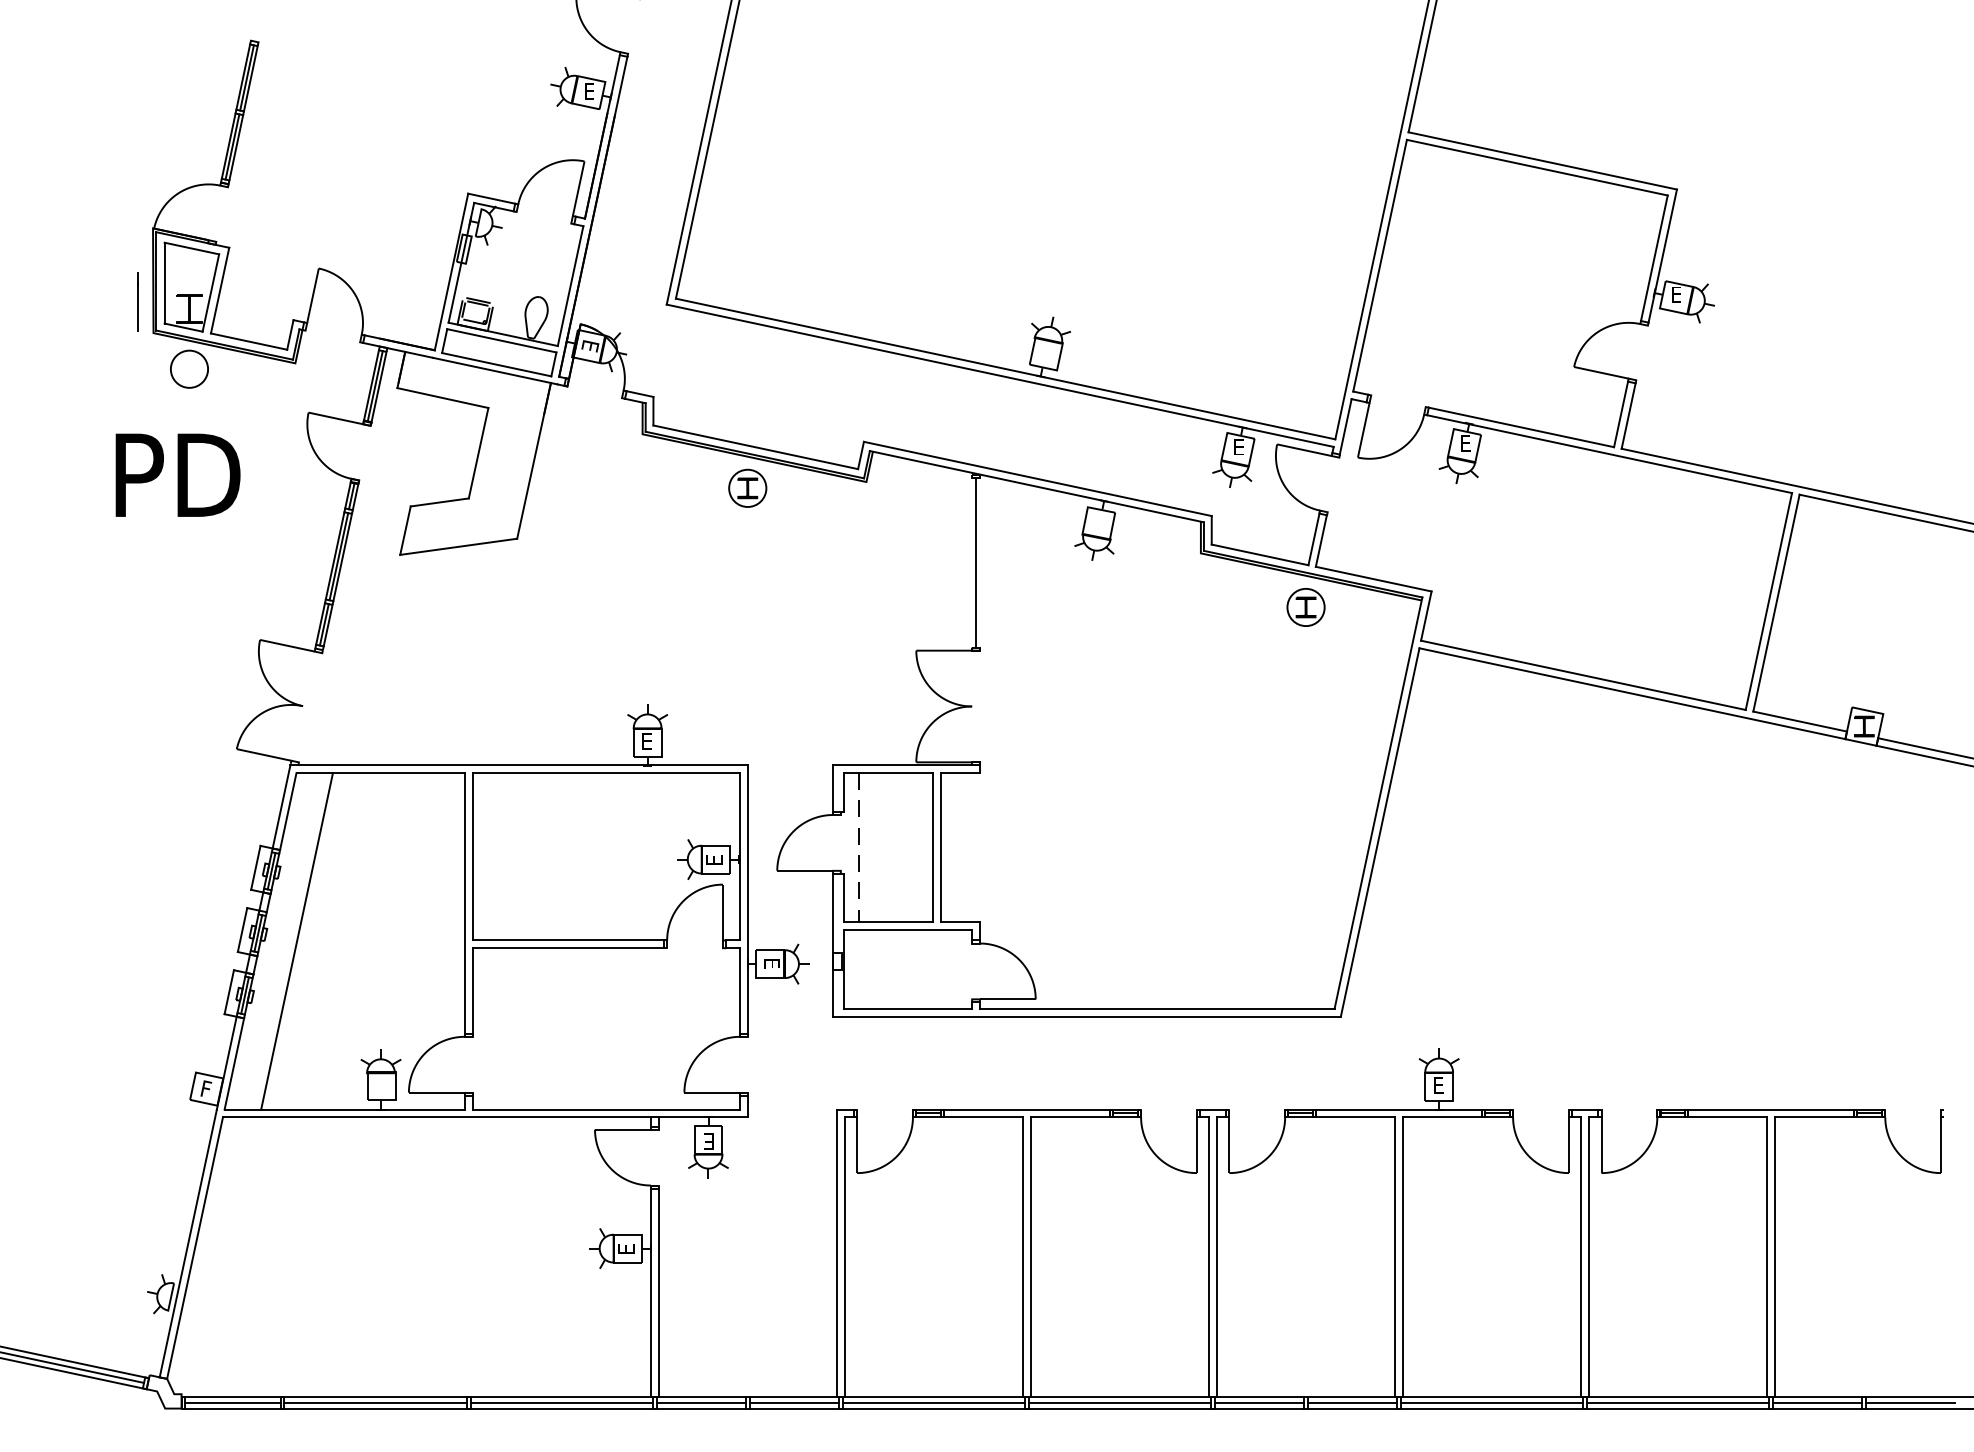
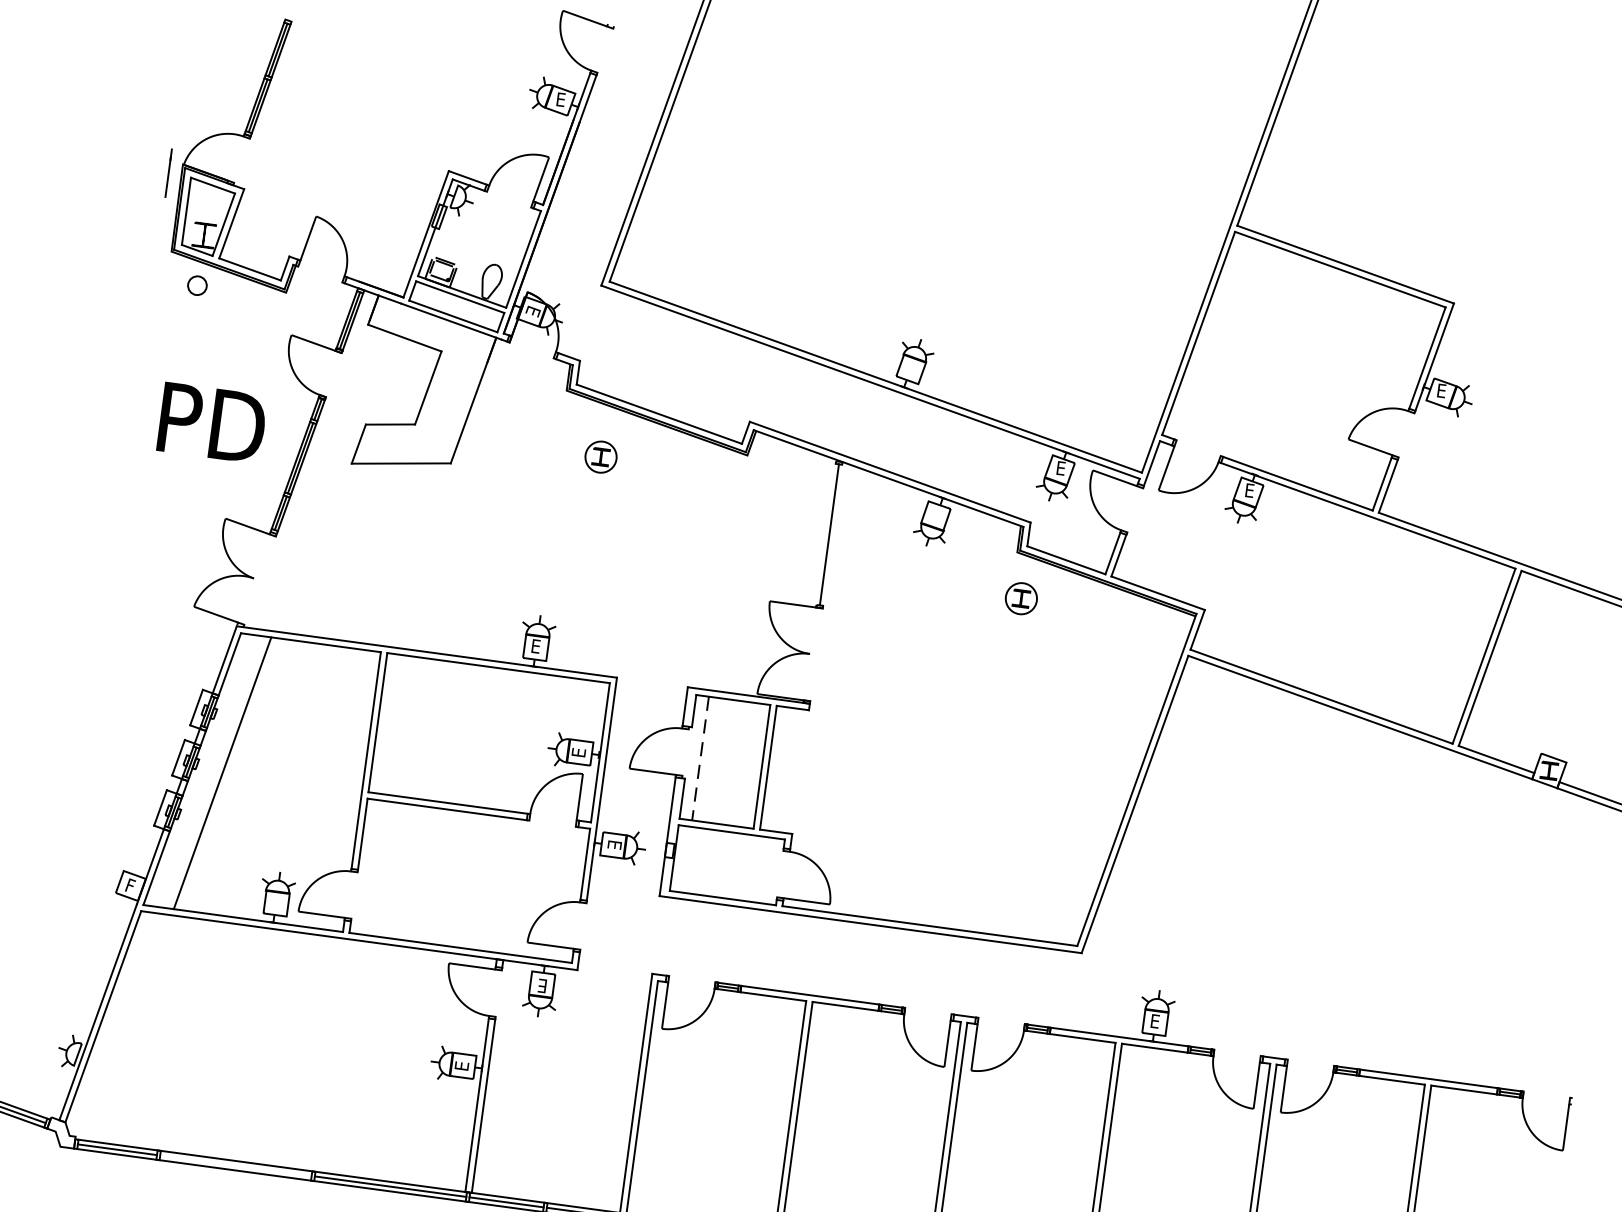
line: (137, 301) -> (168, 172), moved
circle: (189, 368) -> (197, 285), size x0.6
text: (177, 474) -> (211, 422), moved
part: (747, 487) -> (600, 456), moved
part: (1305, 607) -> (1020, 598), moved
line: (375, 1402) -> (235, 1165), removed

